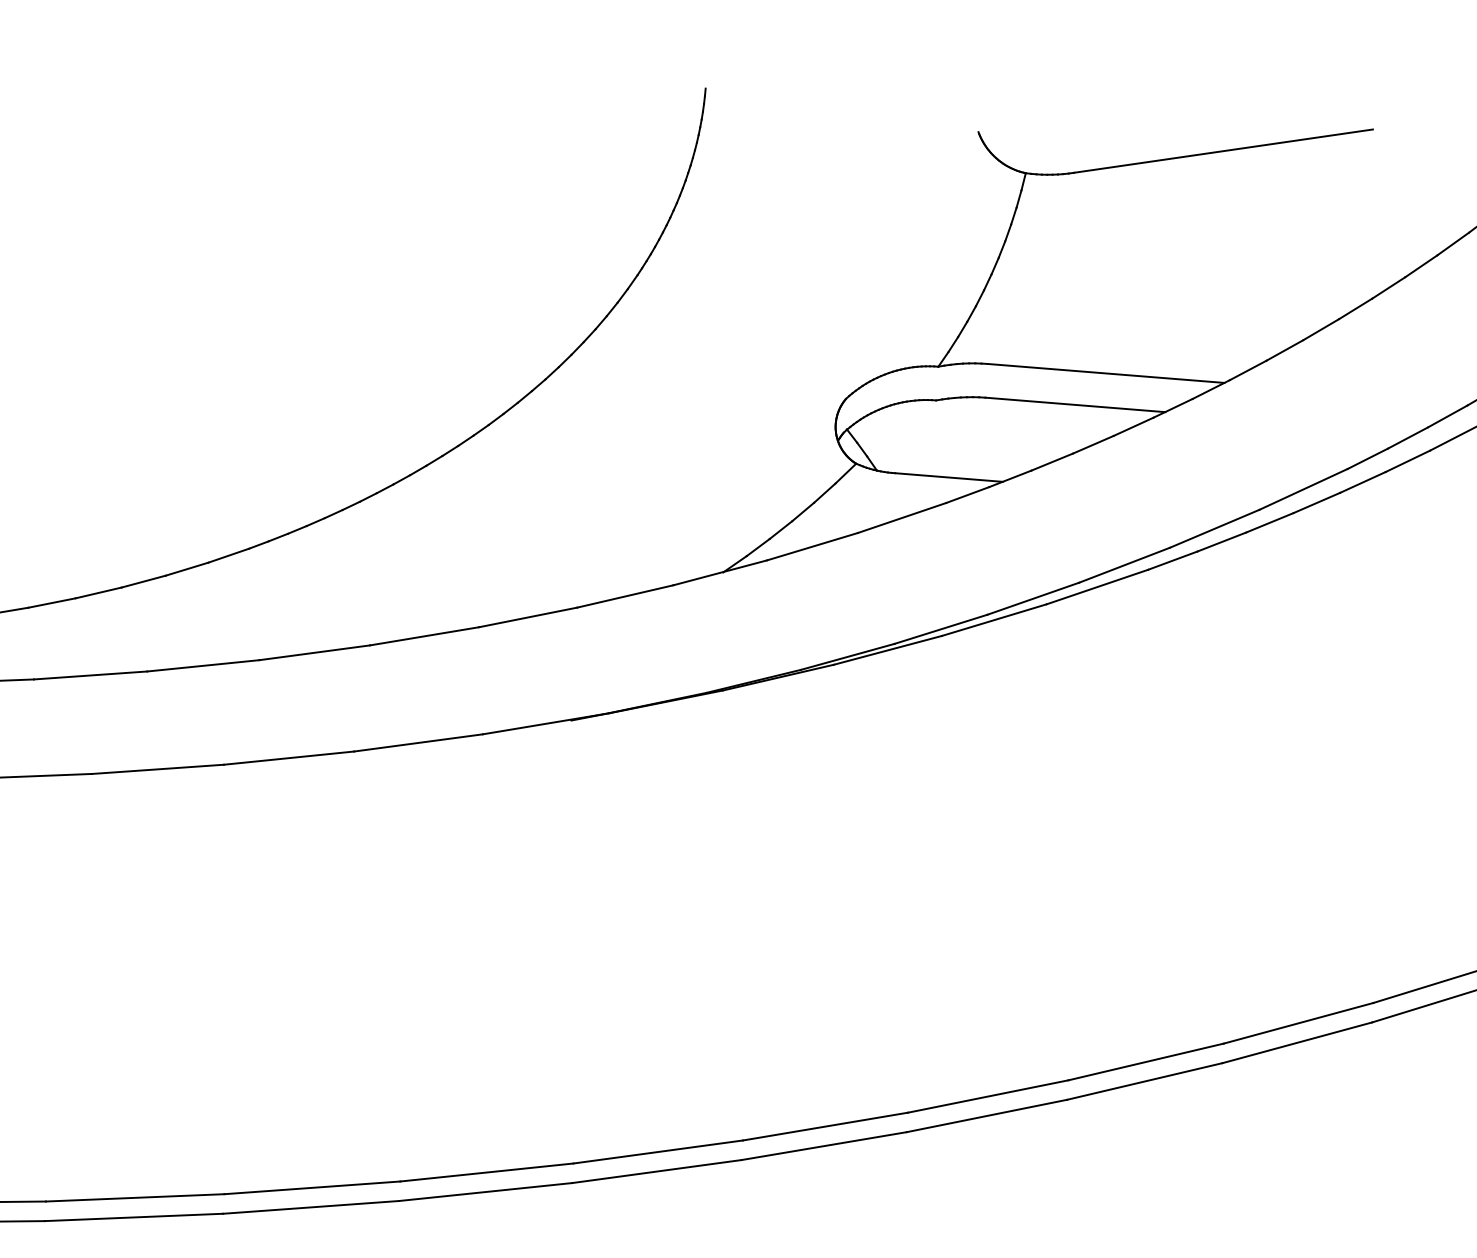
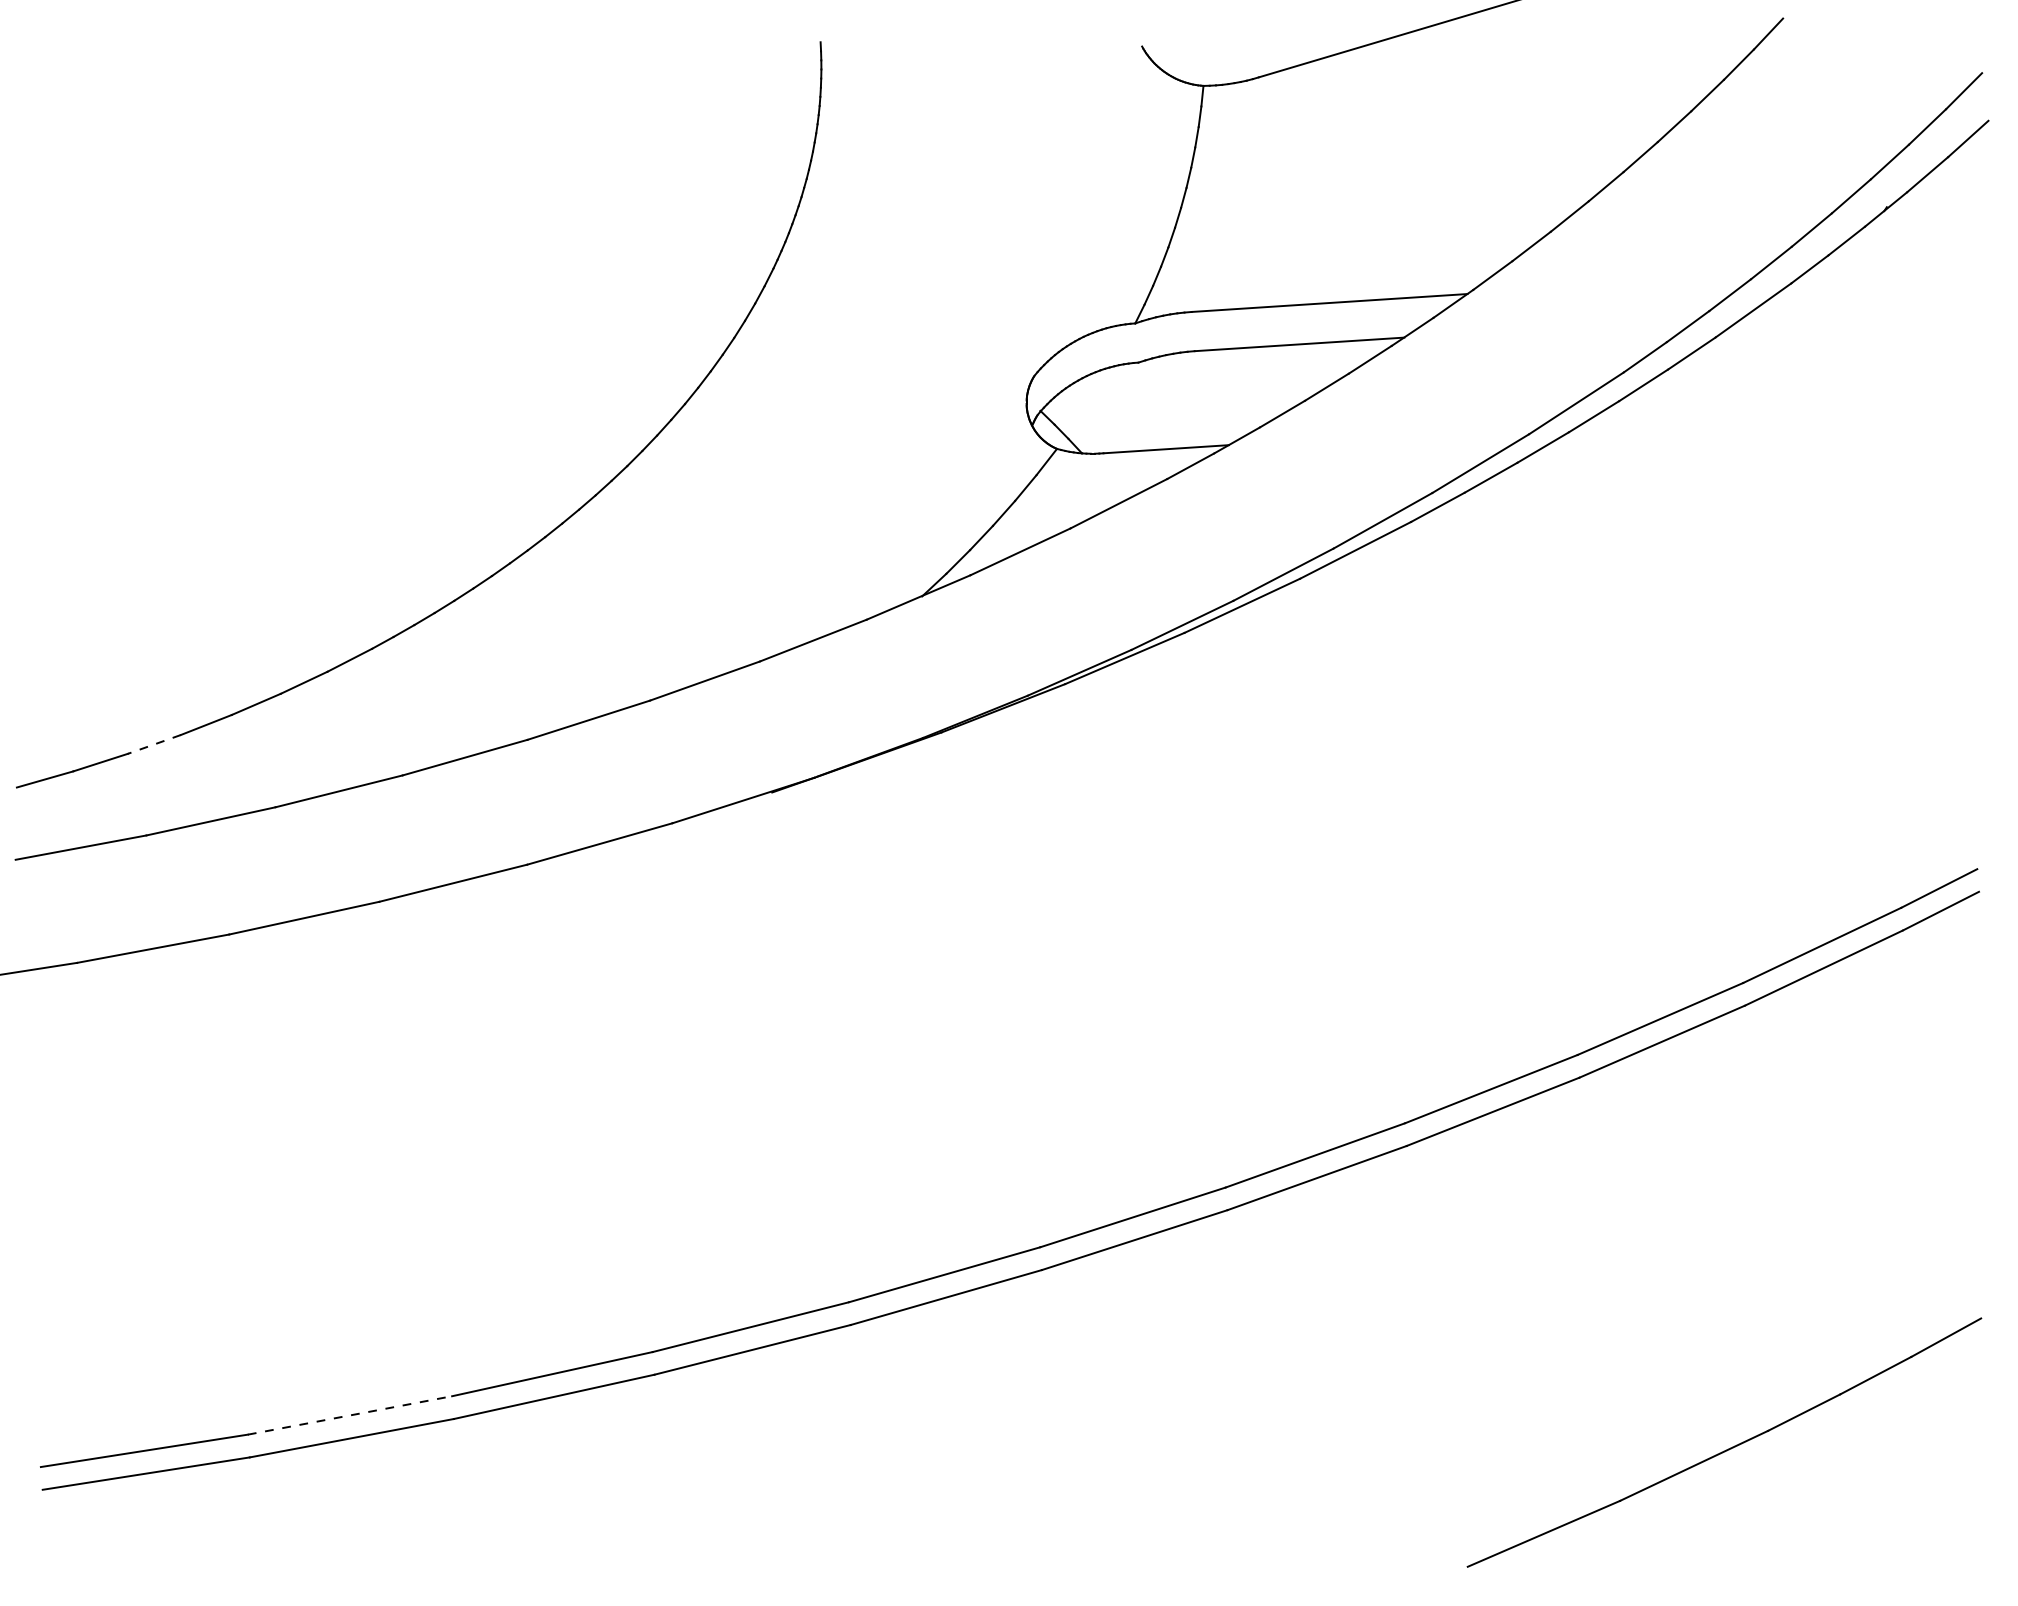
line: (51, 602) -> (153, 744), solid -> dashed
line: (134, 1197) -> (349, 1415), solid -> dashed

